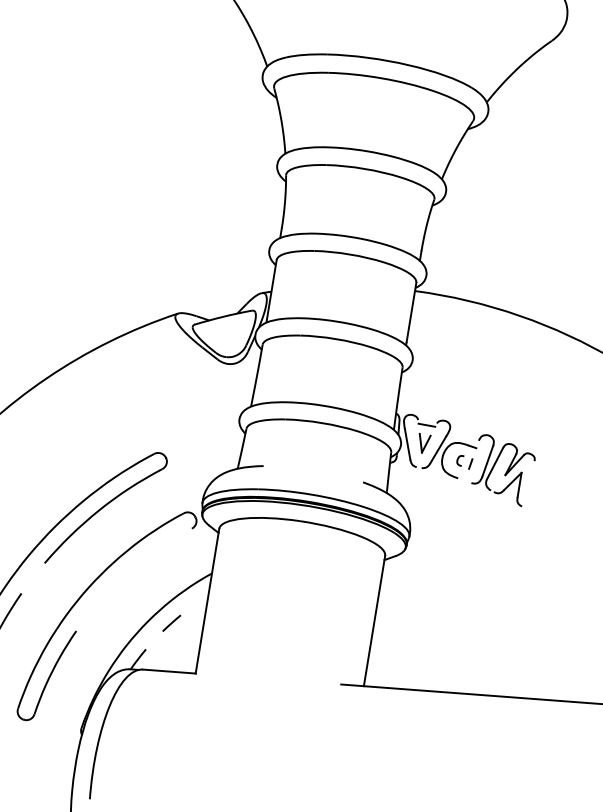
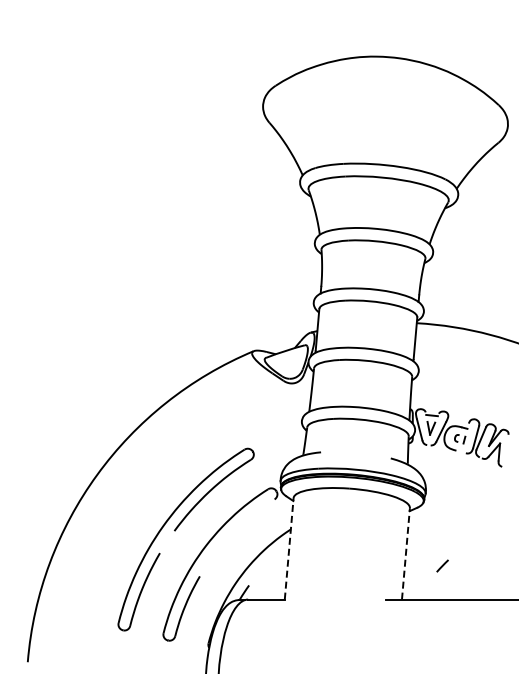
line: (207, 600) -> (289, 548), solid -> dashed
line: (373, 620) -> (405, 553), solid -> dashed
line: (171, 622) -> (442, 565), moved

